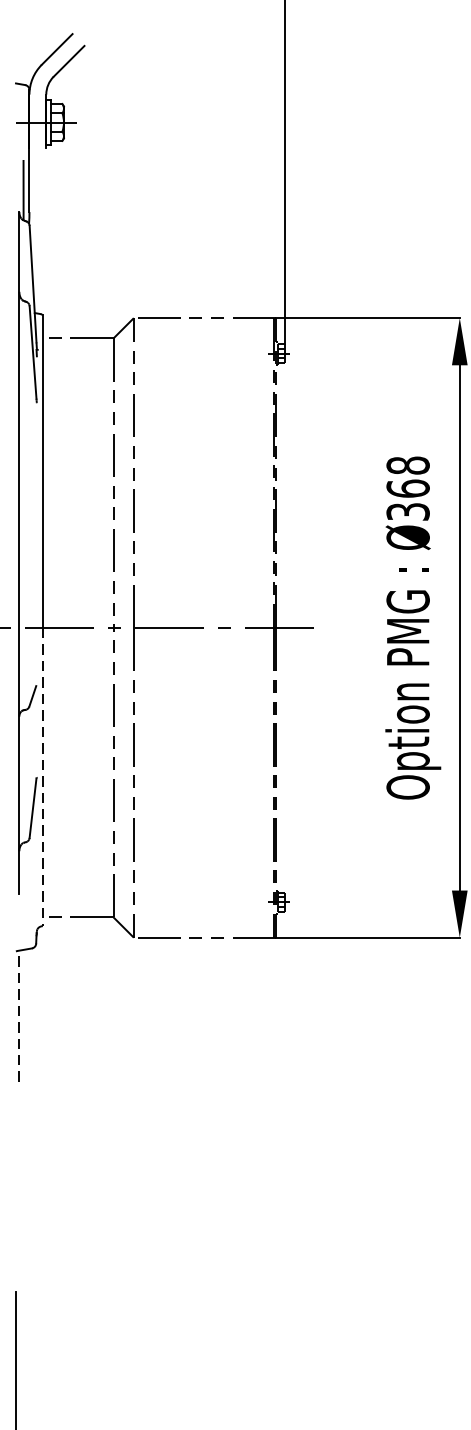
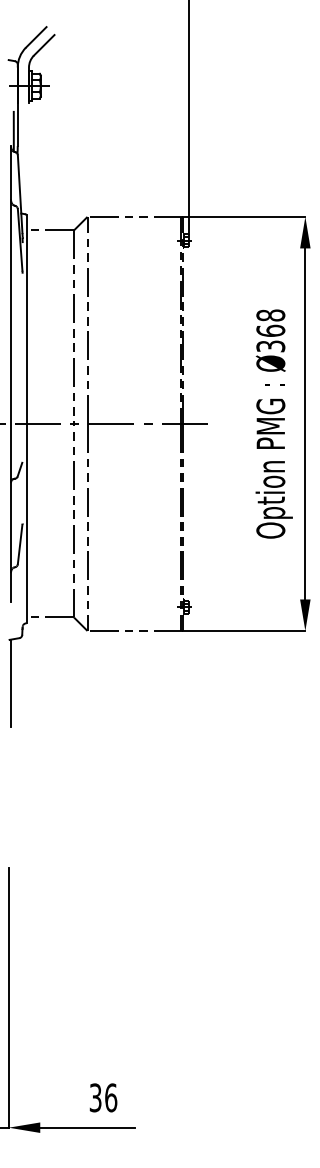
line: (42, 776) -> (26, 523), dashed -> solid
line: (20, 1016) -> (11, 683), dashed -> solid

